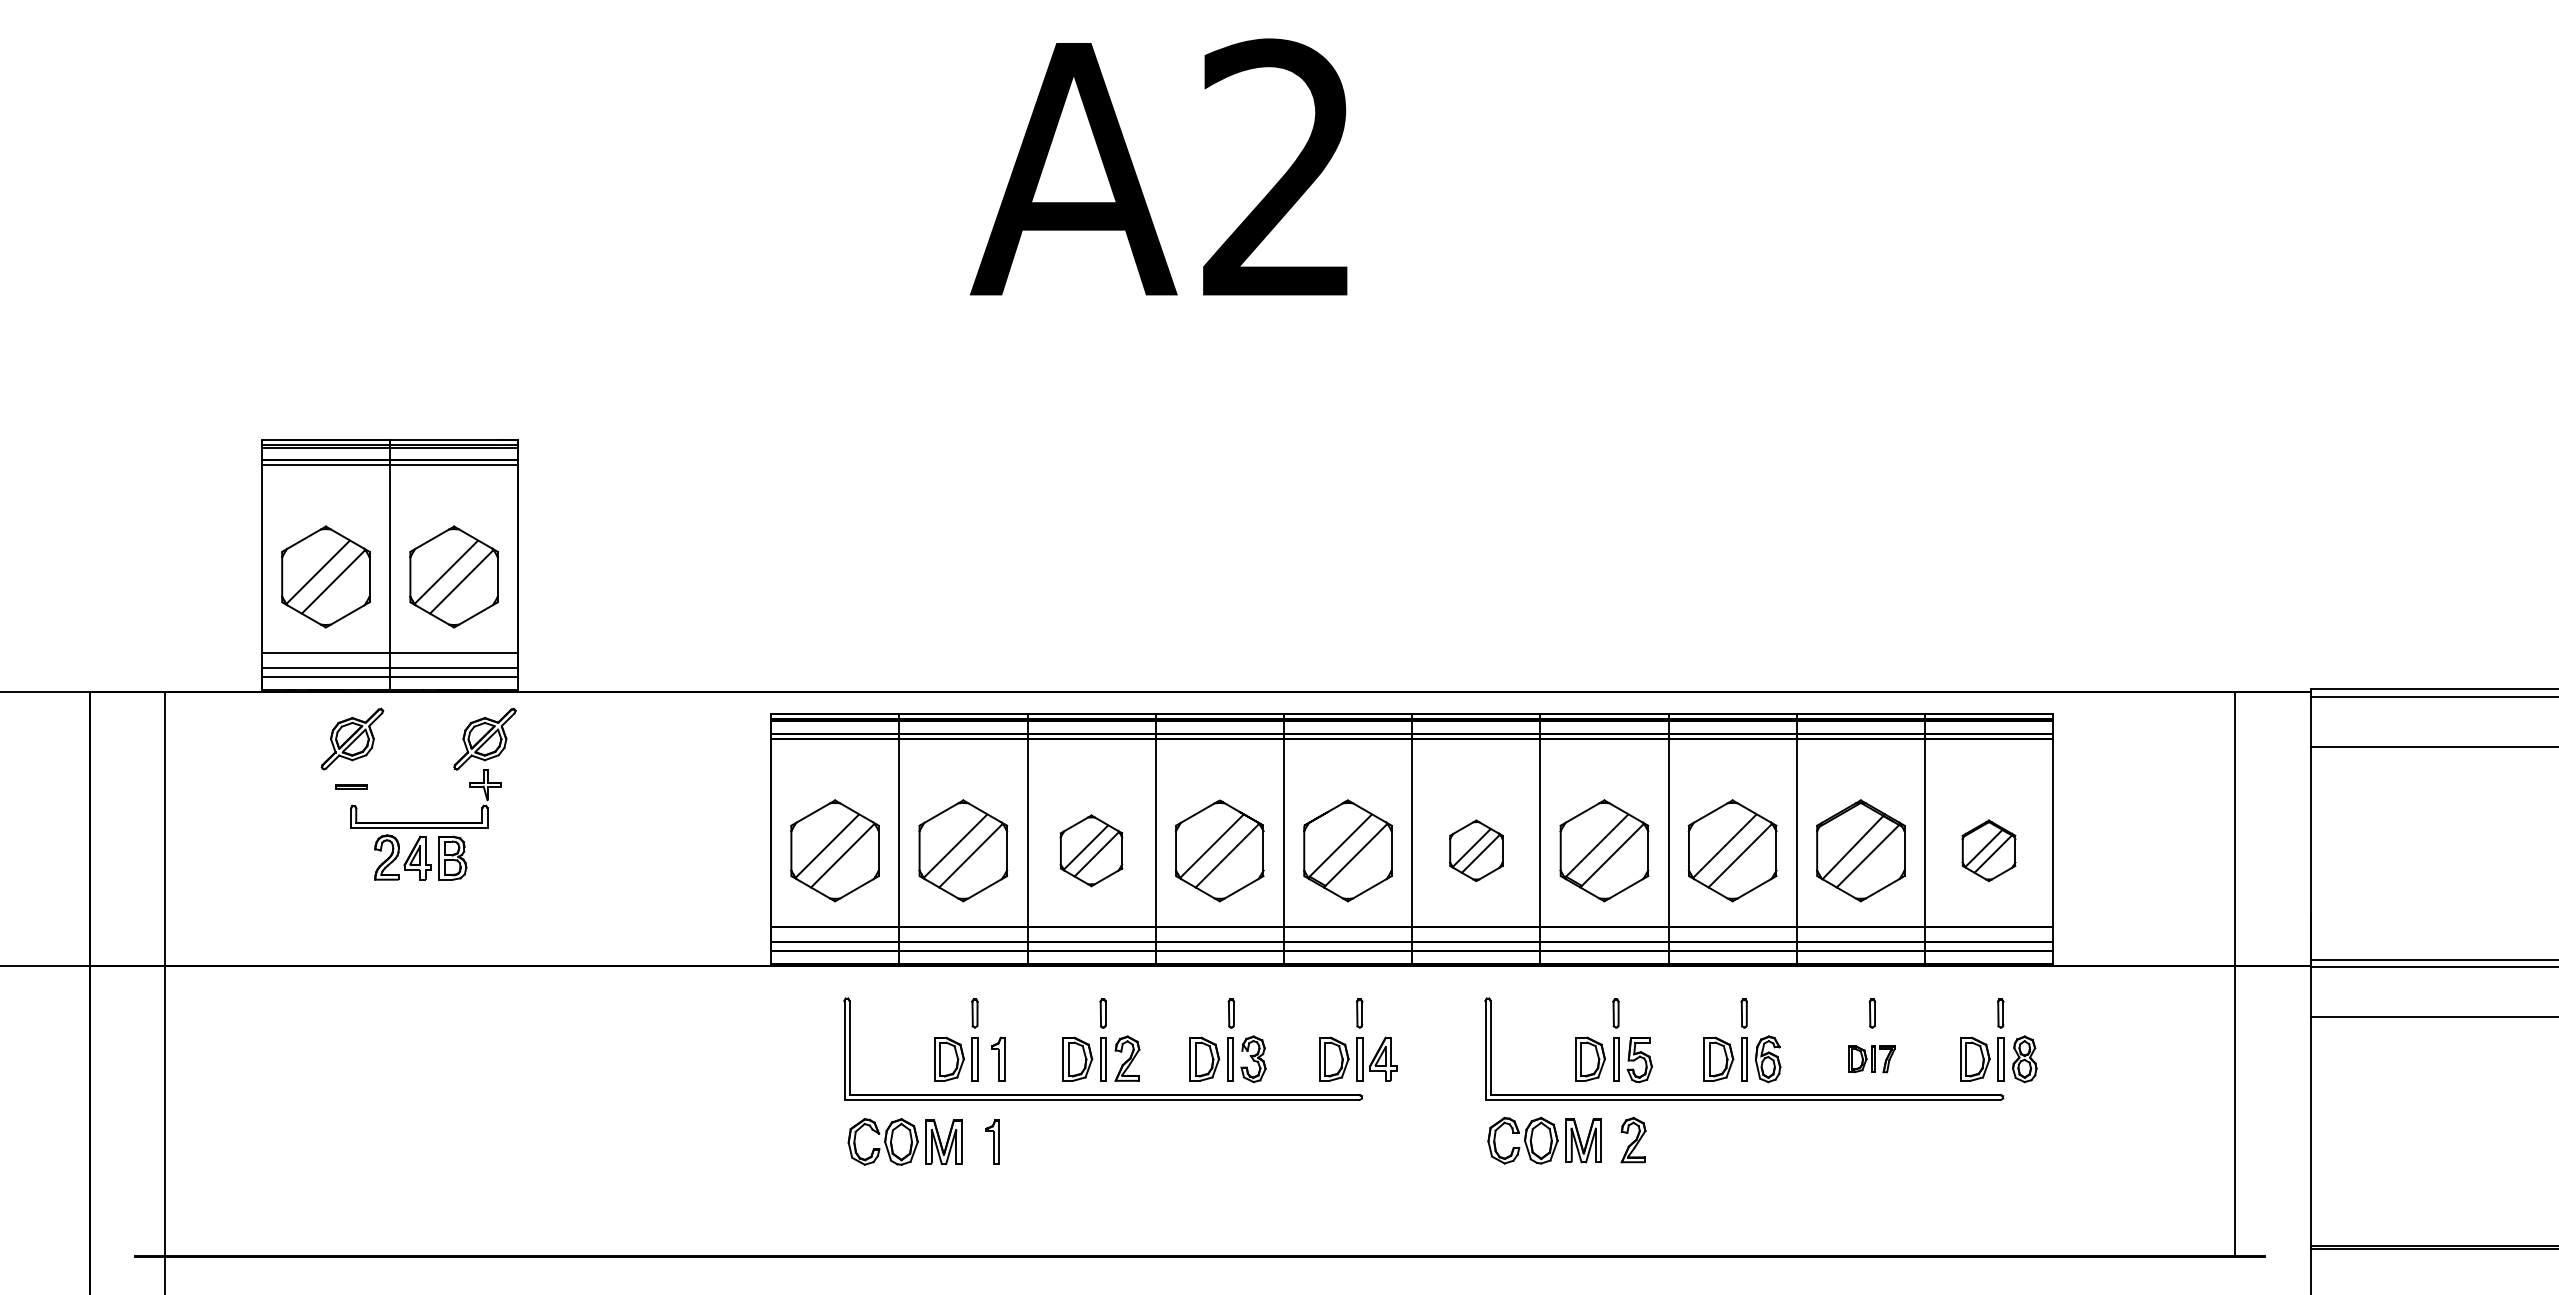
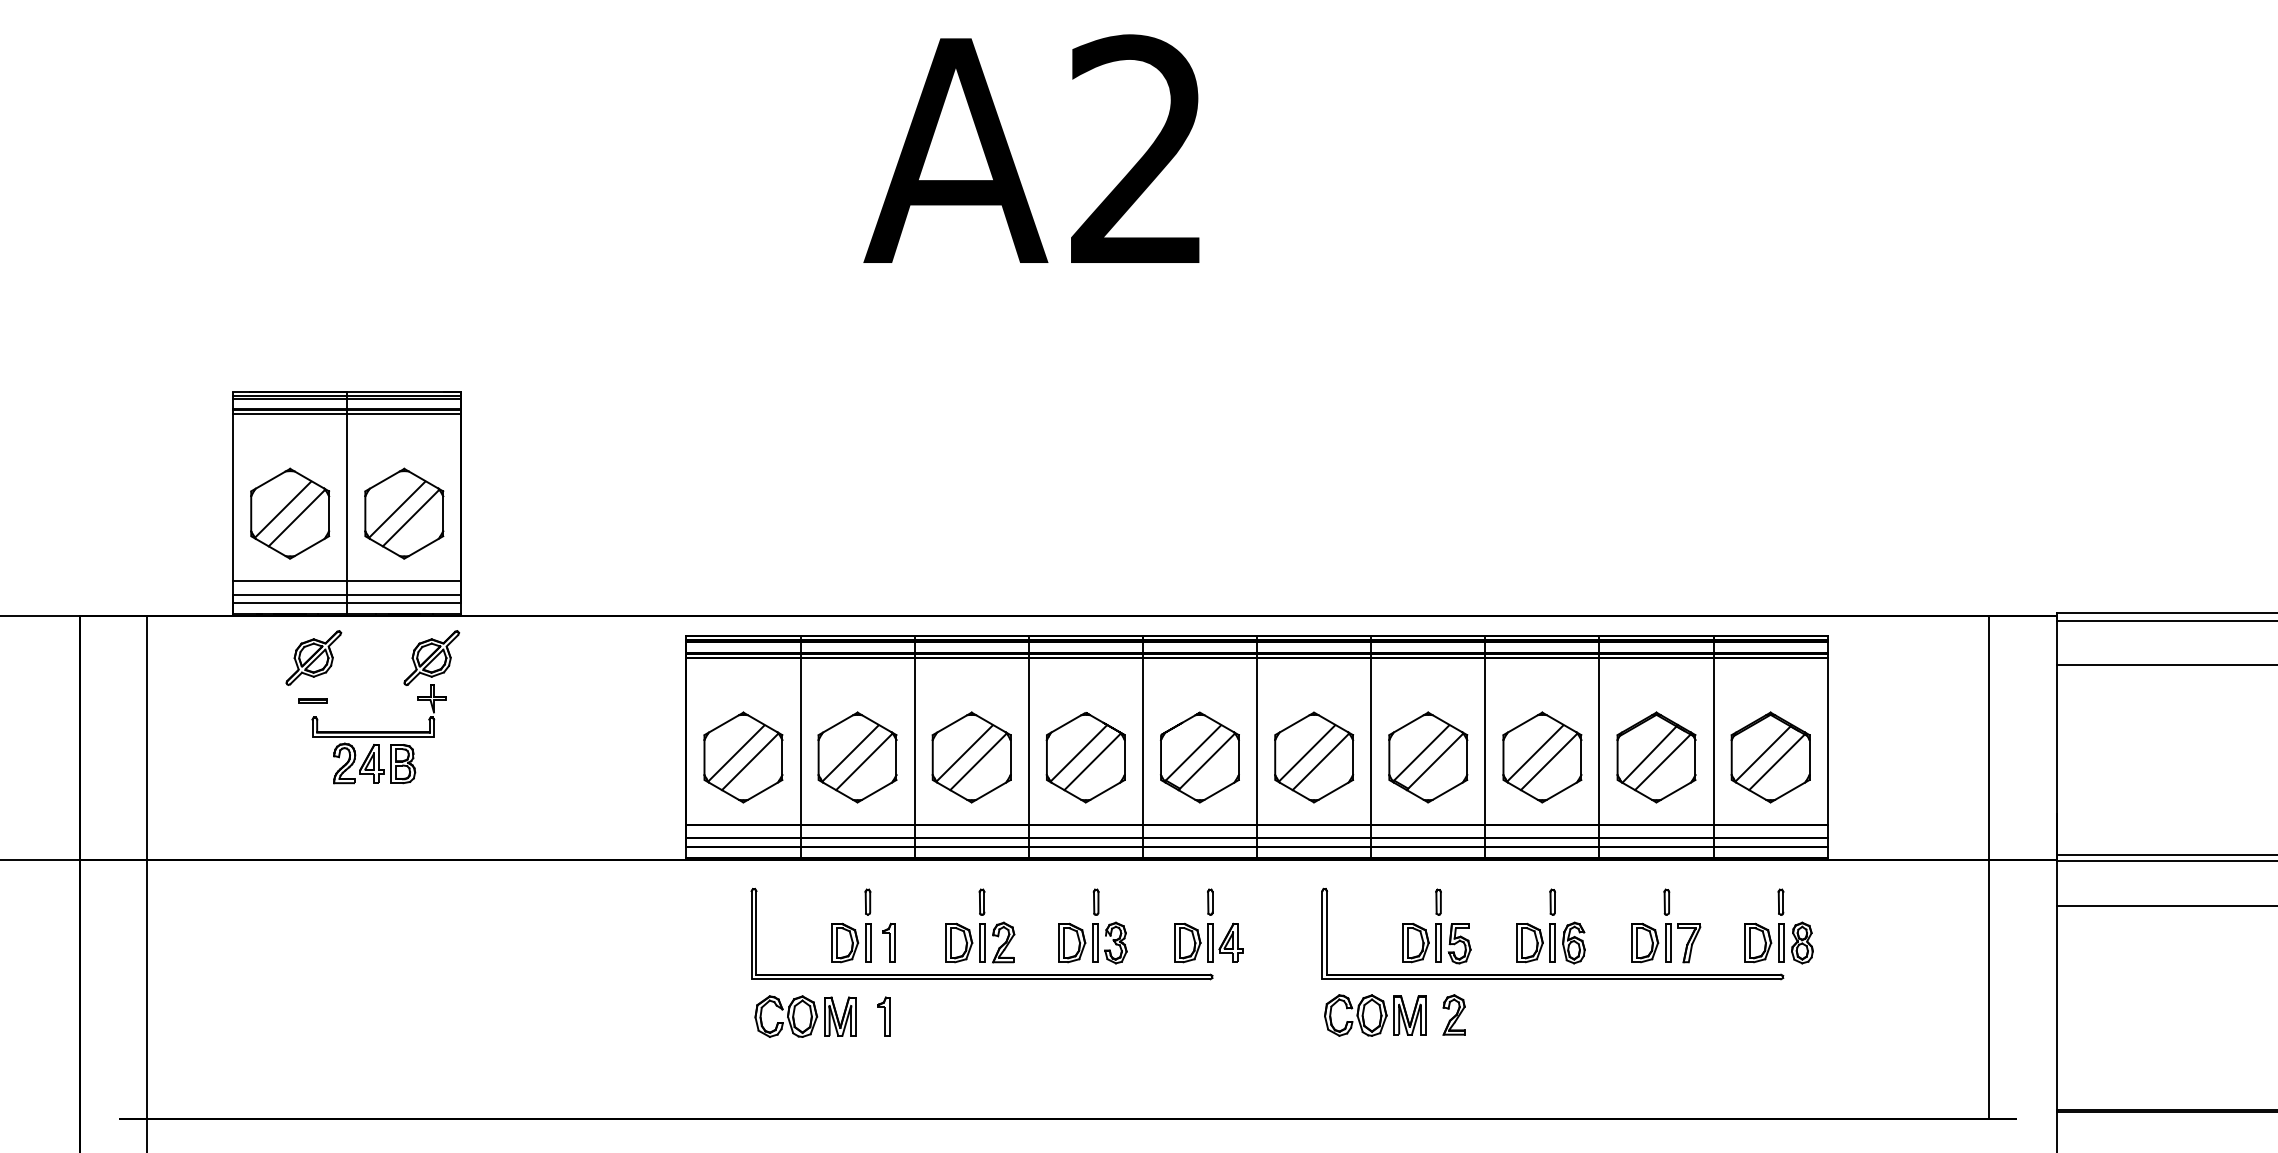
part: (1091, 850) -> (971, 757), size x1.43
part: (1476, 850) -> (1314, 757), size x1.67
part: (1988, 850) -> (1770, 757), size x1.67
part: (1872, 1058) -> (1666, 942), size x1.67

